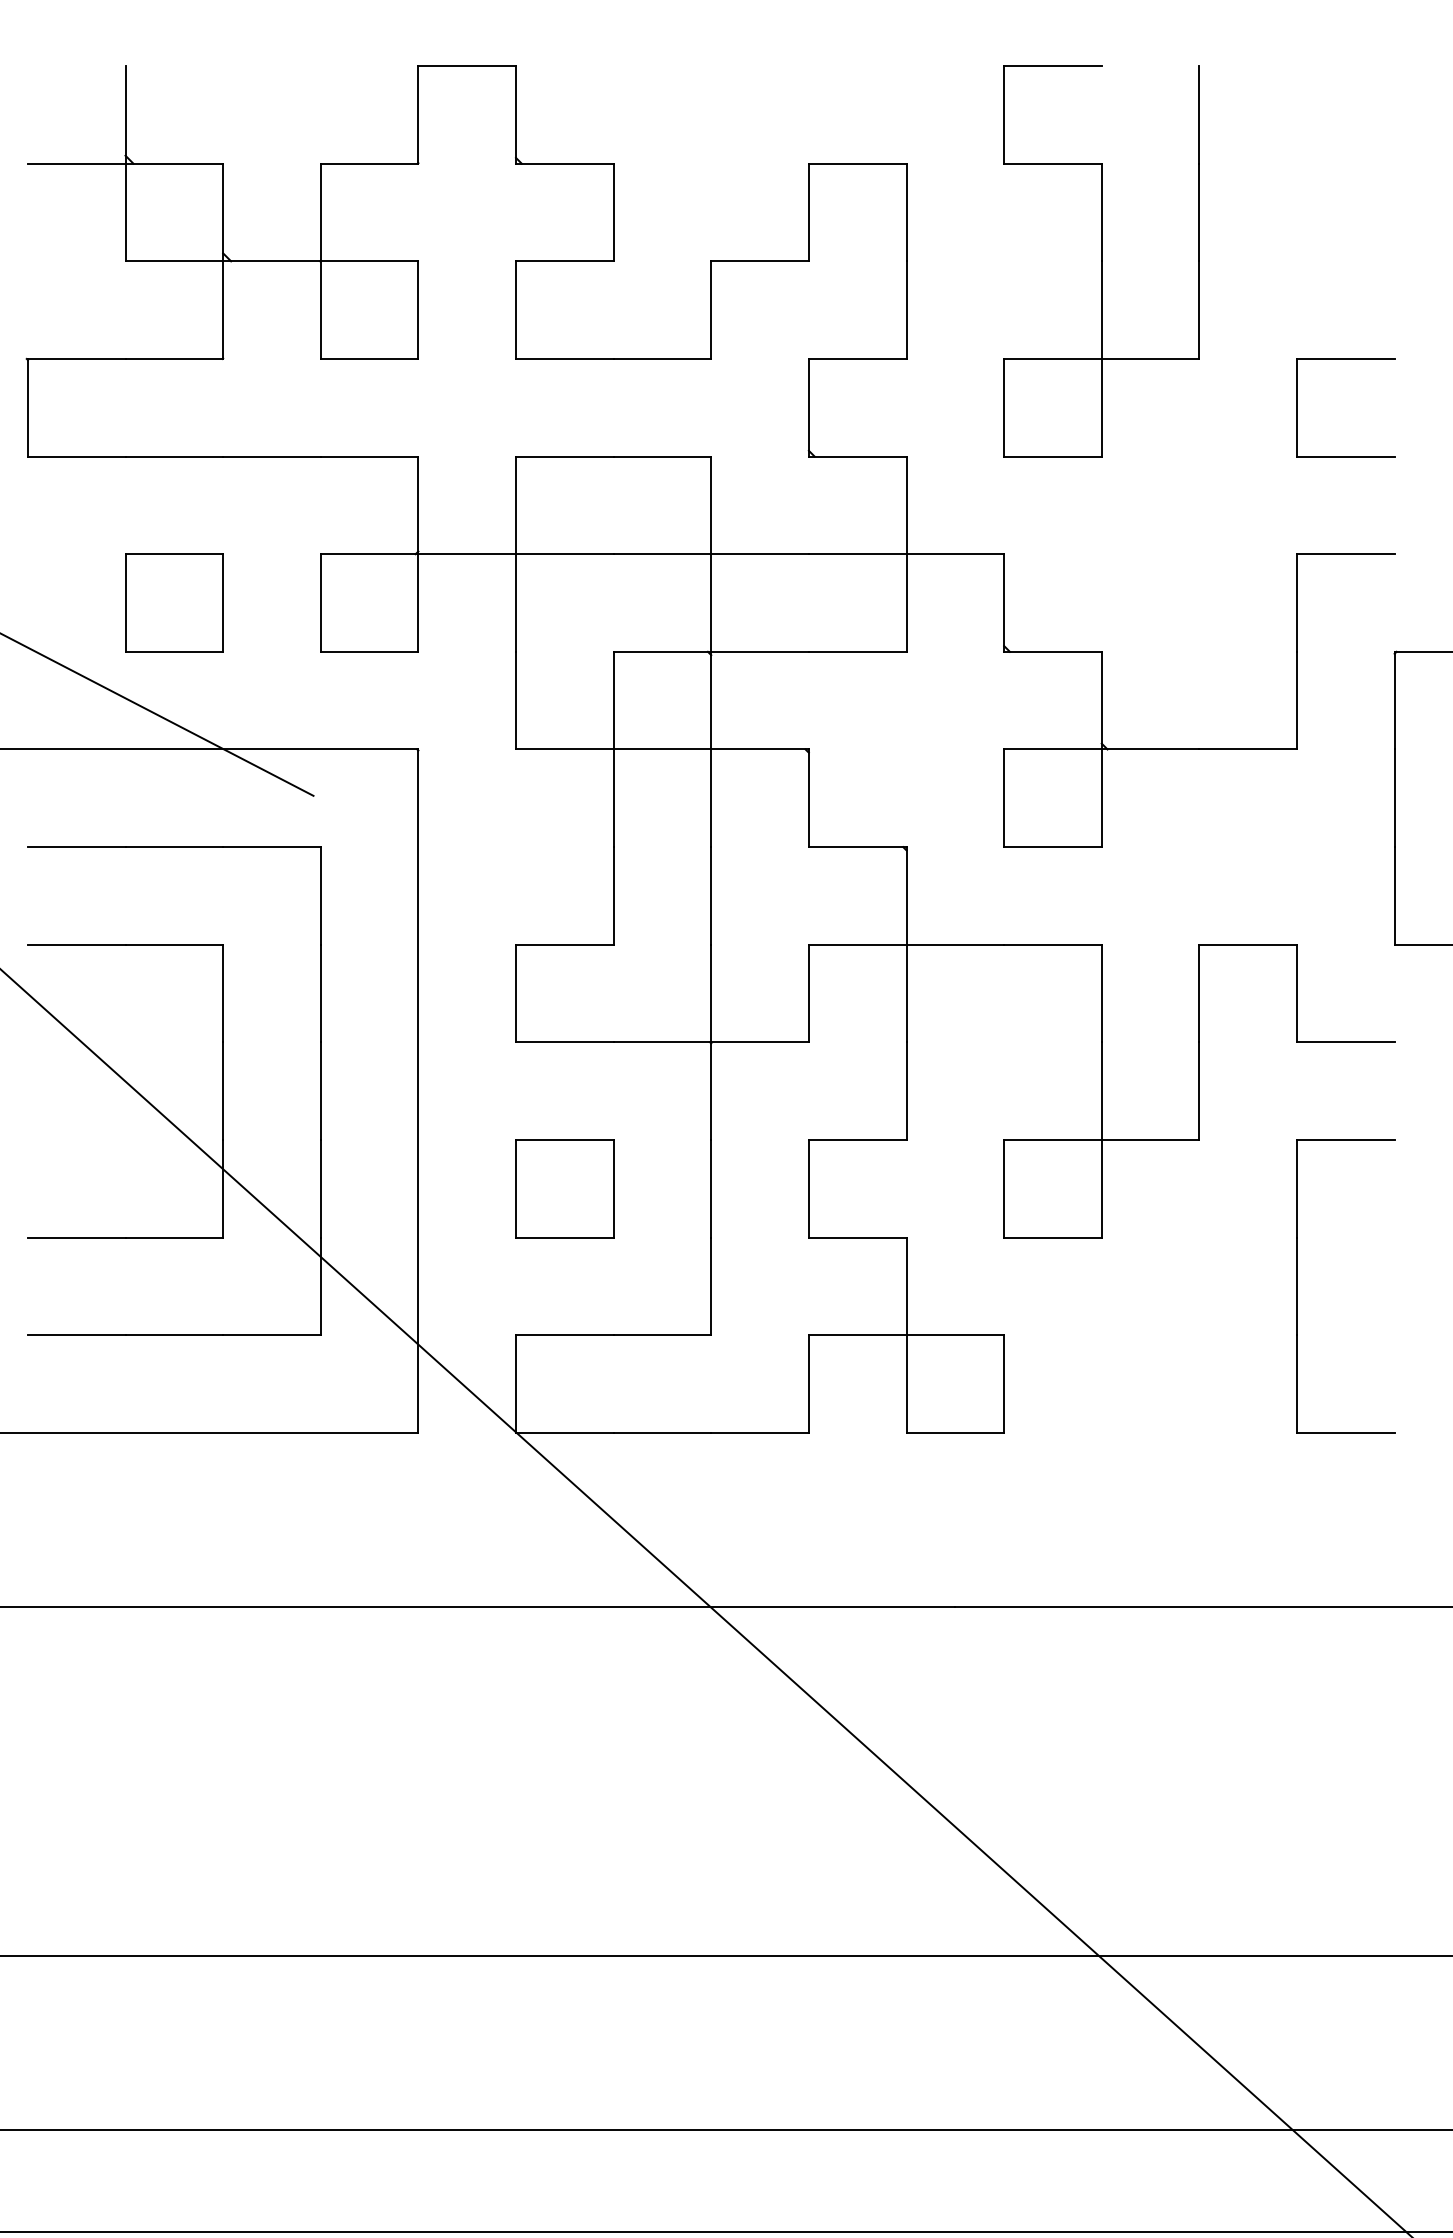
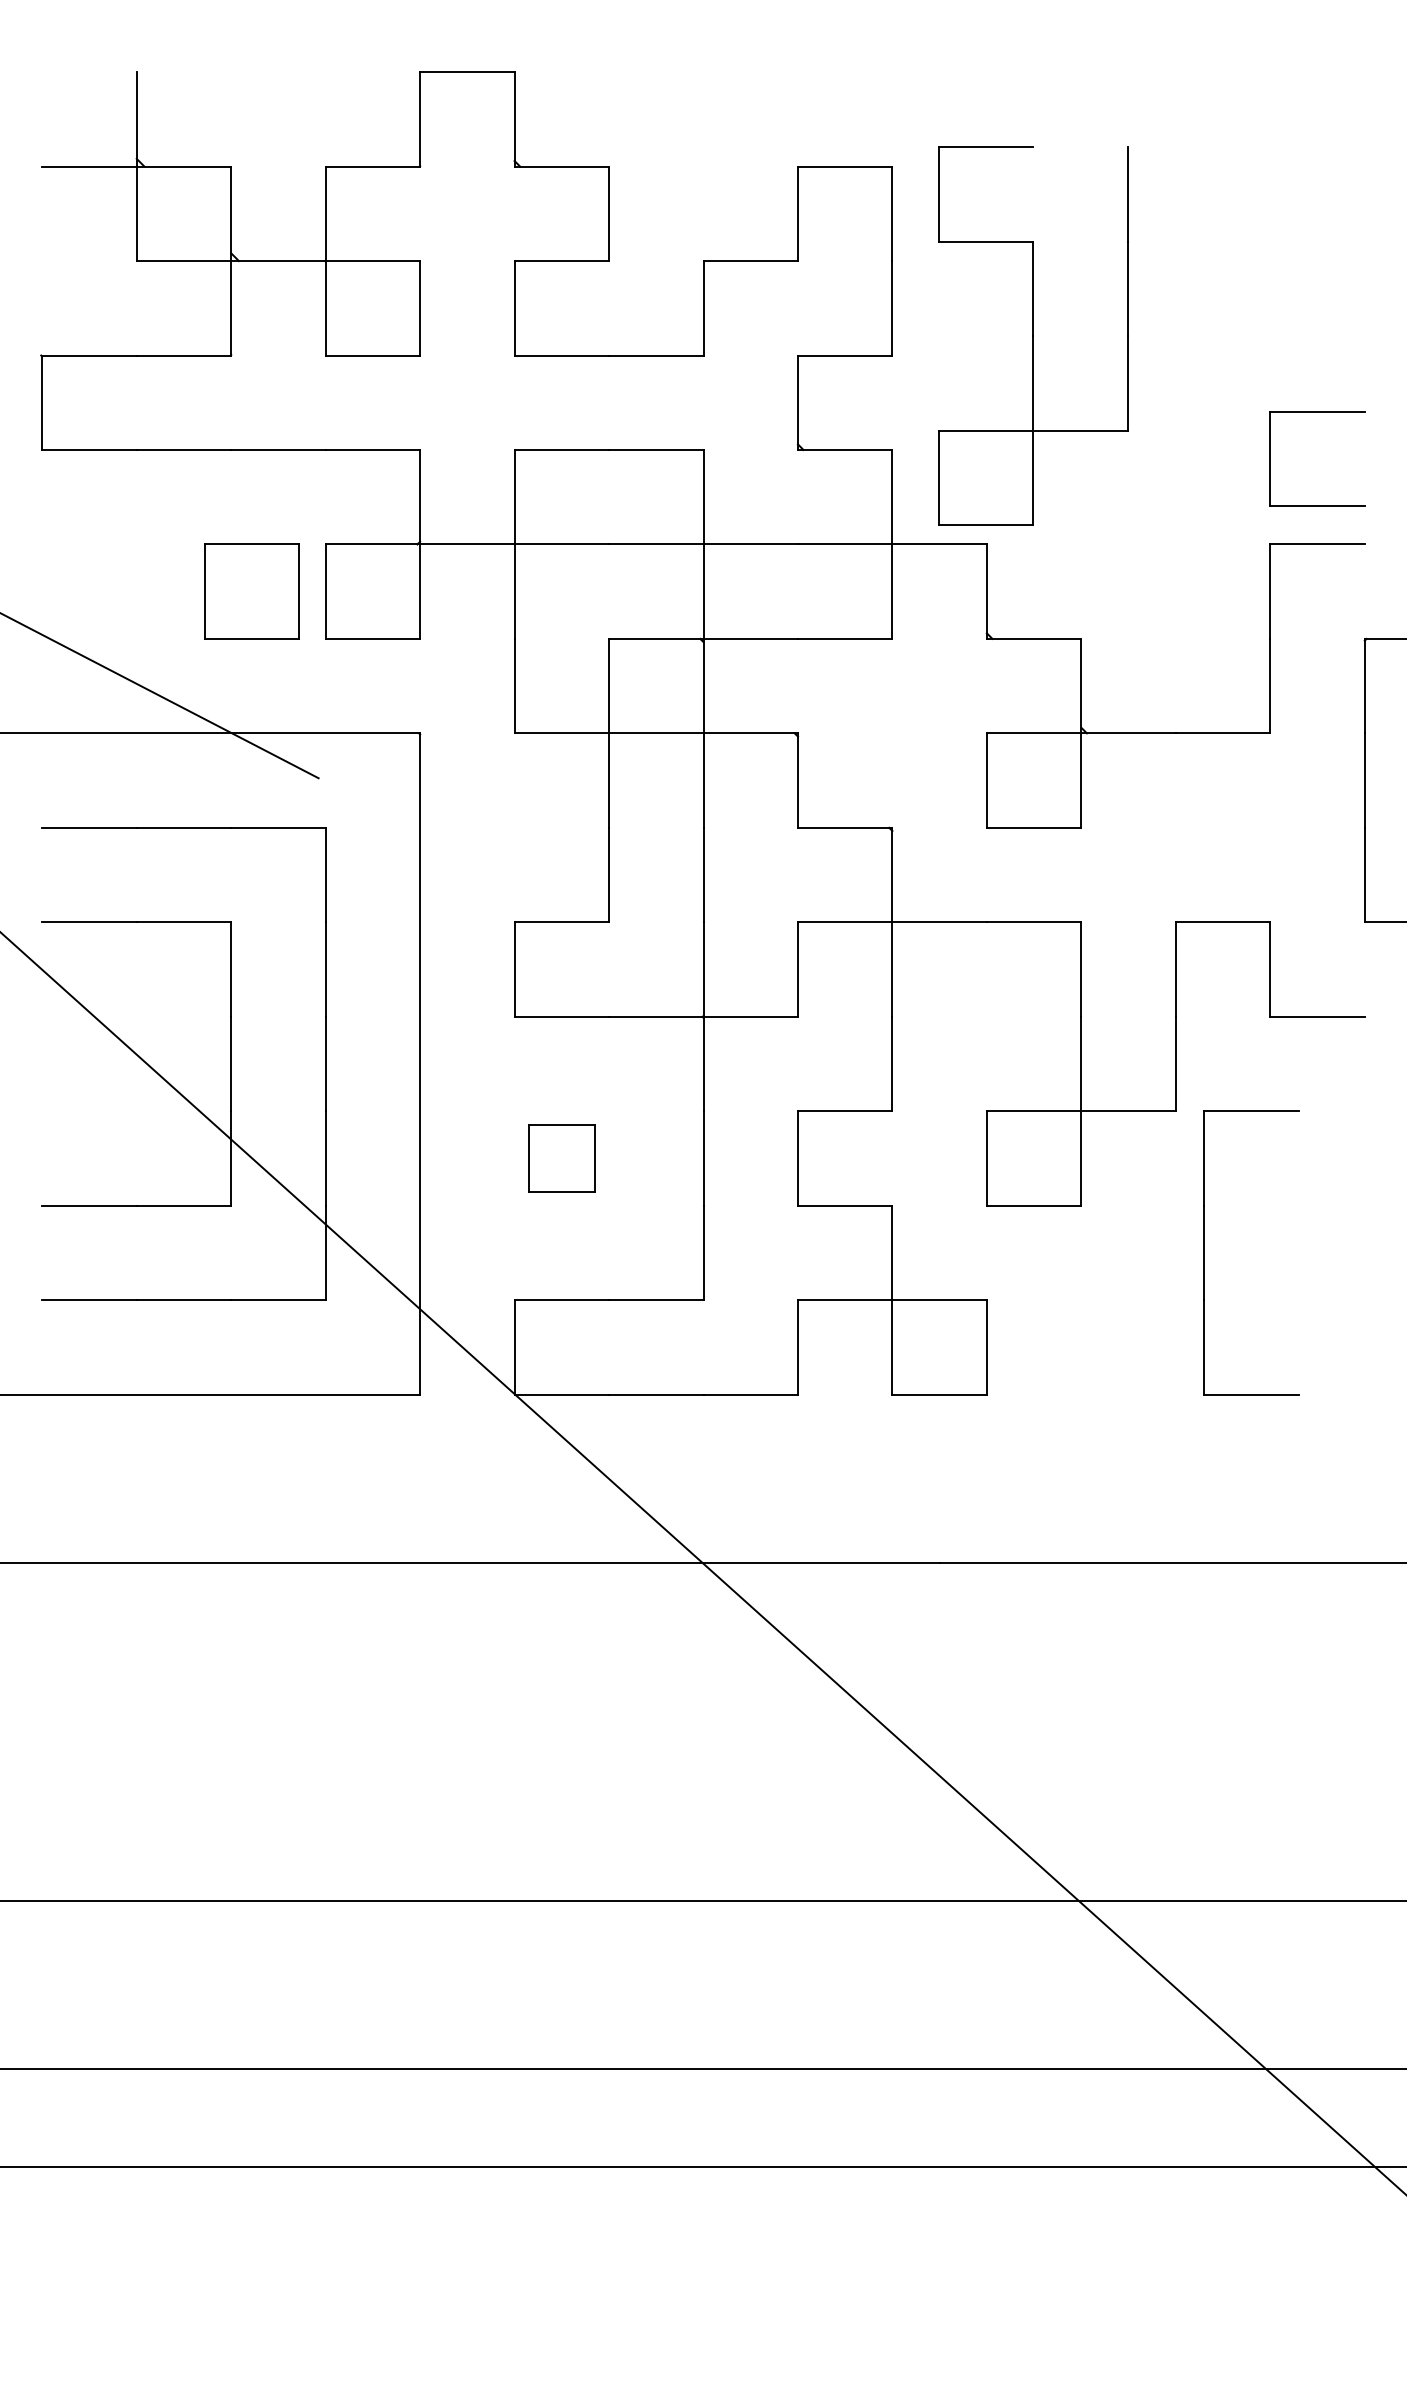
part: (1101, 260) -> (1033, 335), moved
part: (1345, 359) -> (1317, 412), moved
part: (173, 602) -> (251, 591), moved
part: (564, 1188) -> (561, 1158), size x0.7
part: (1297, 1285) -> (1204, 1252), moved

